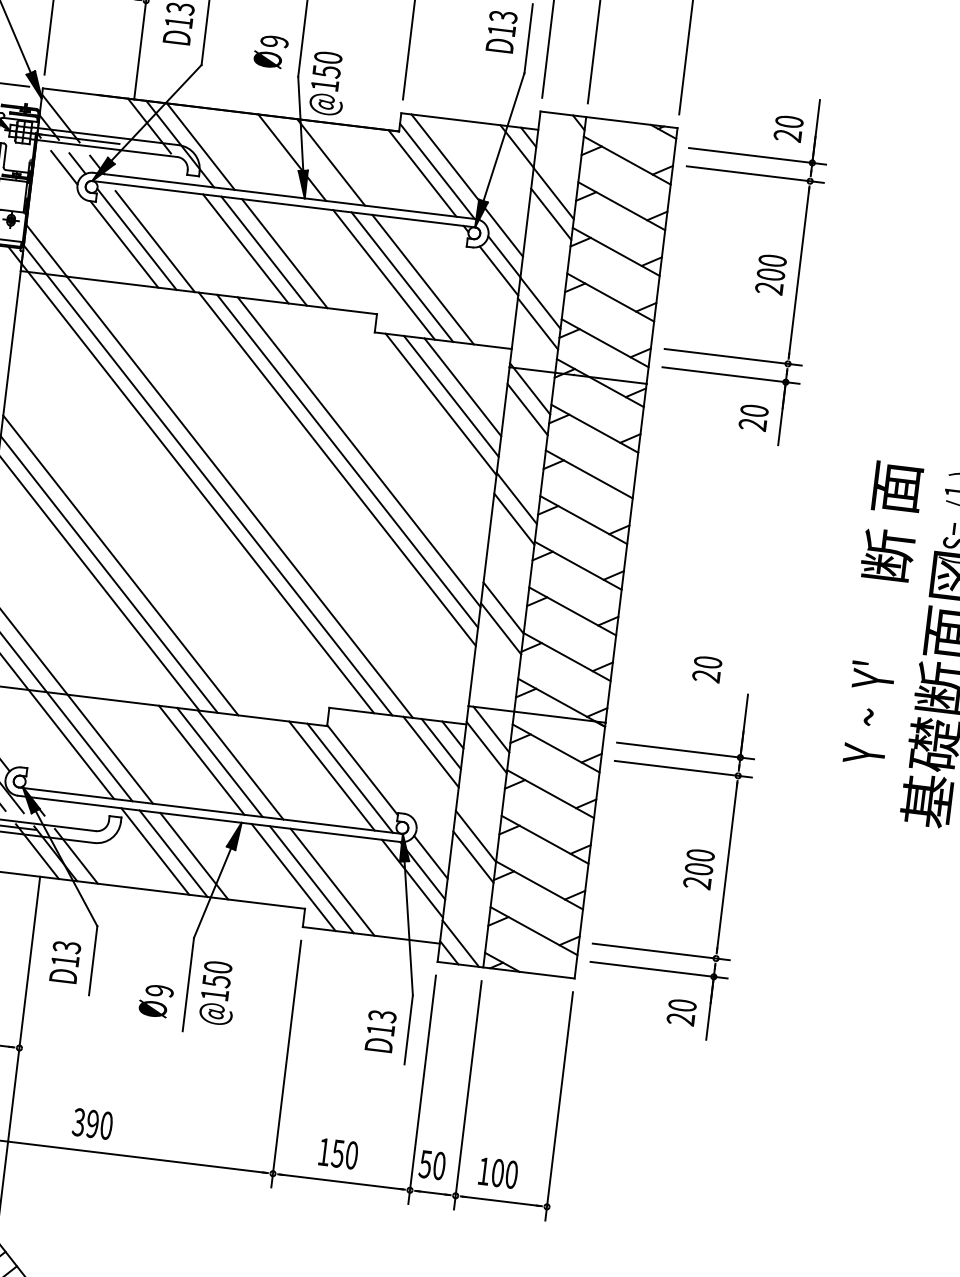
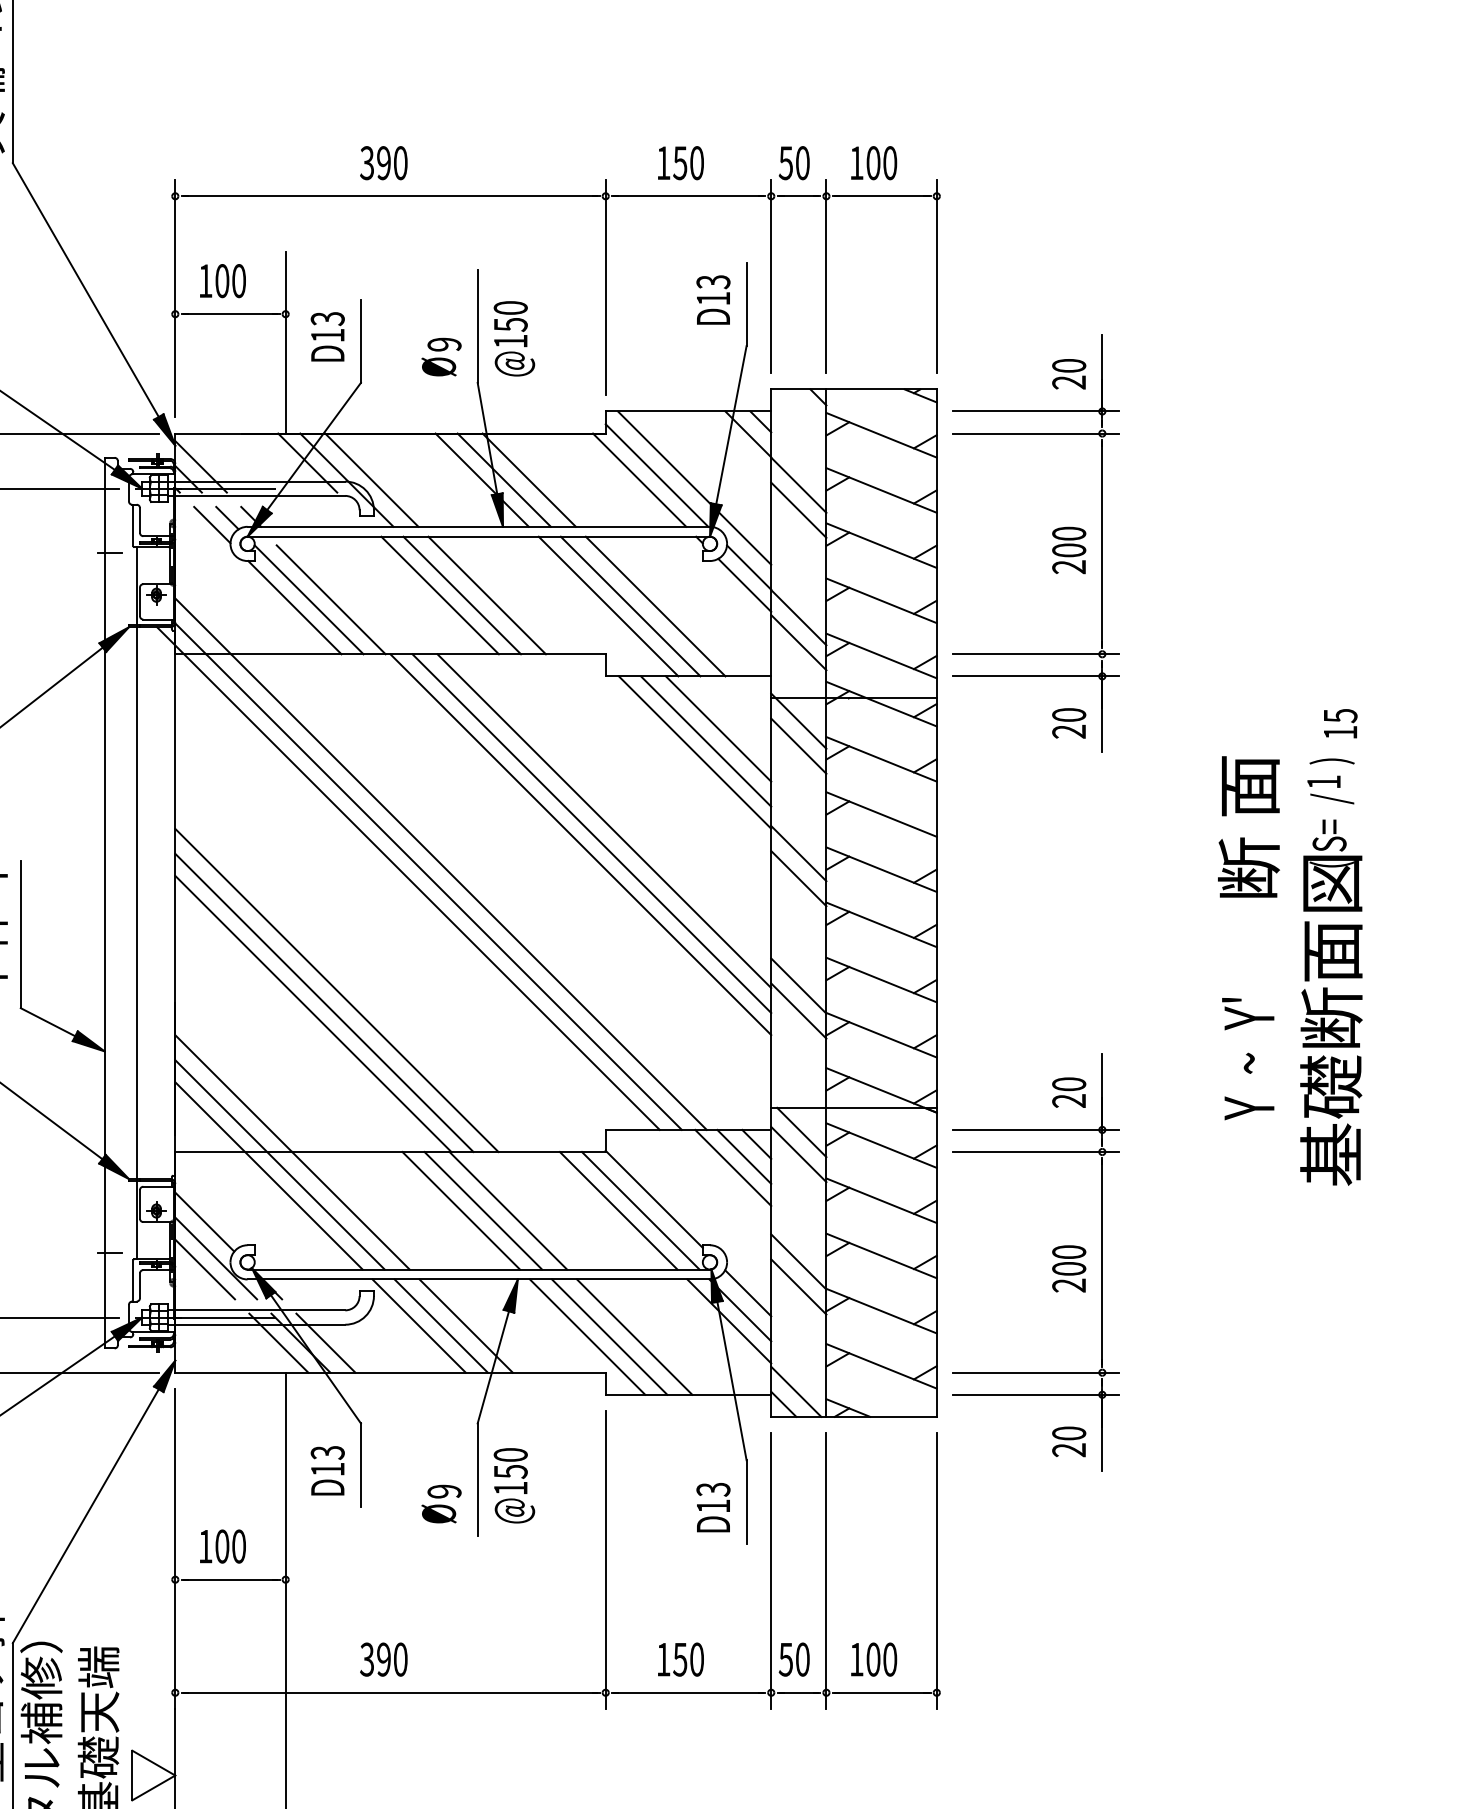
text: (328, 83) -> (514, 338), moved
line: (309, 159) -> (503, 479), added
text: (707, 669) -> (1069, 1092), moved

